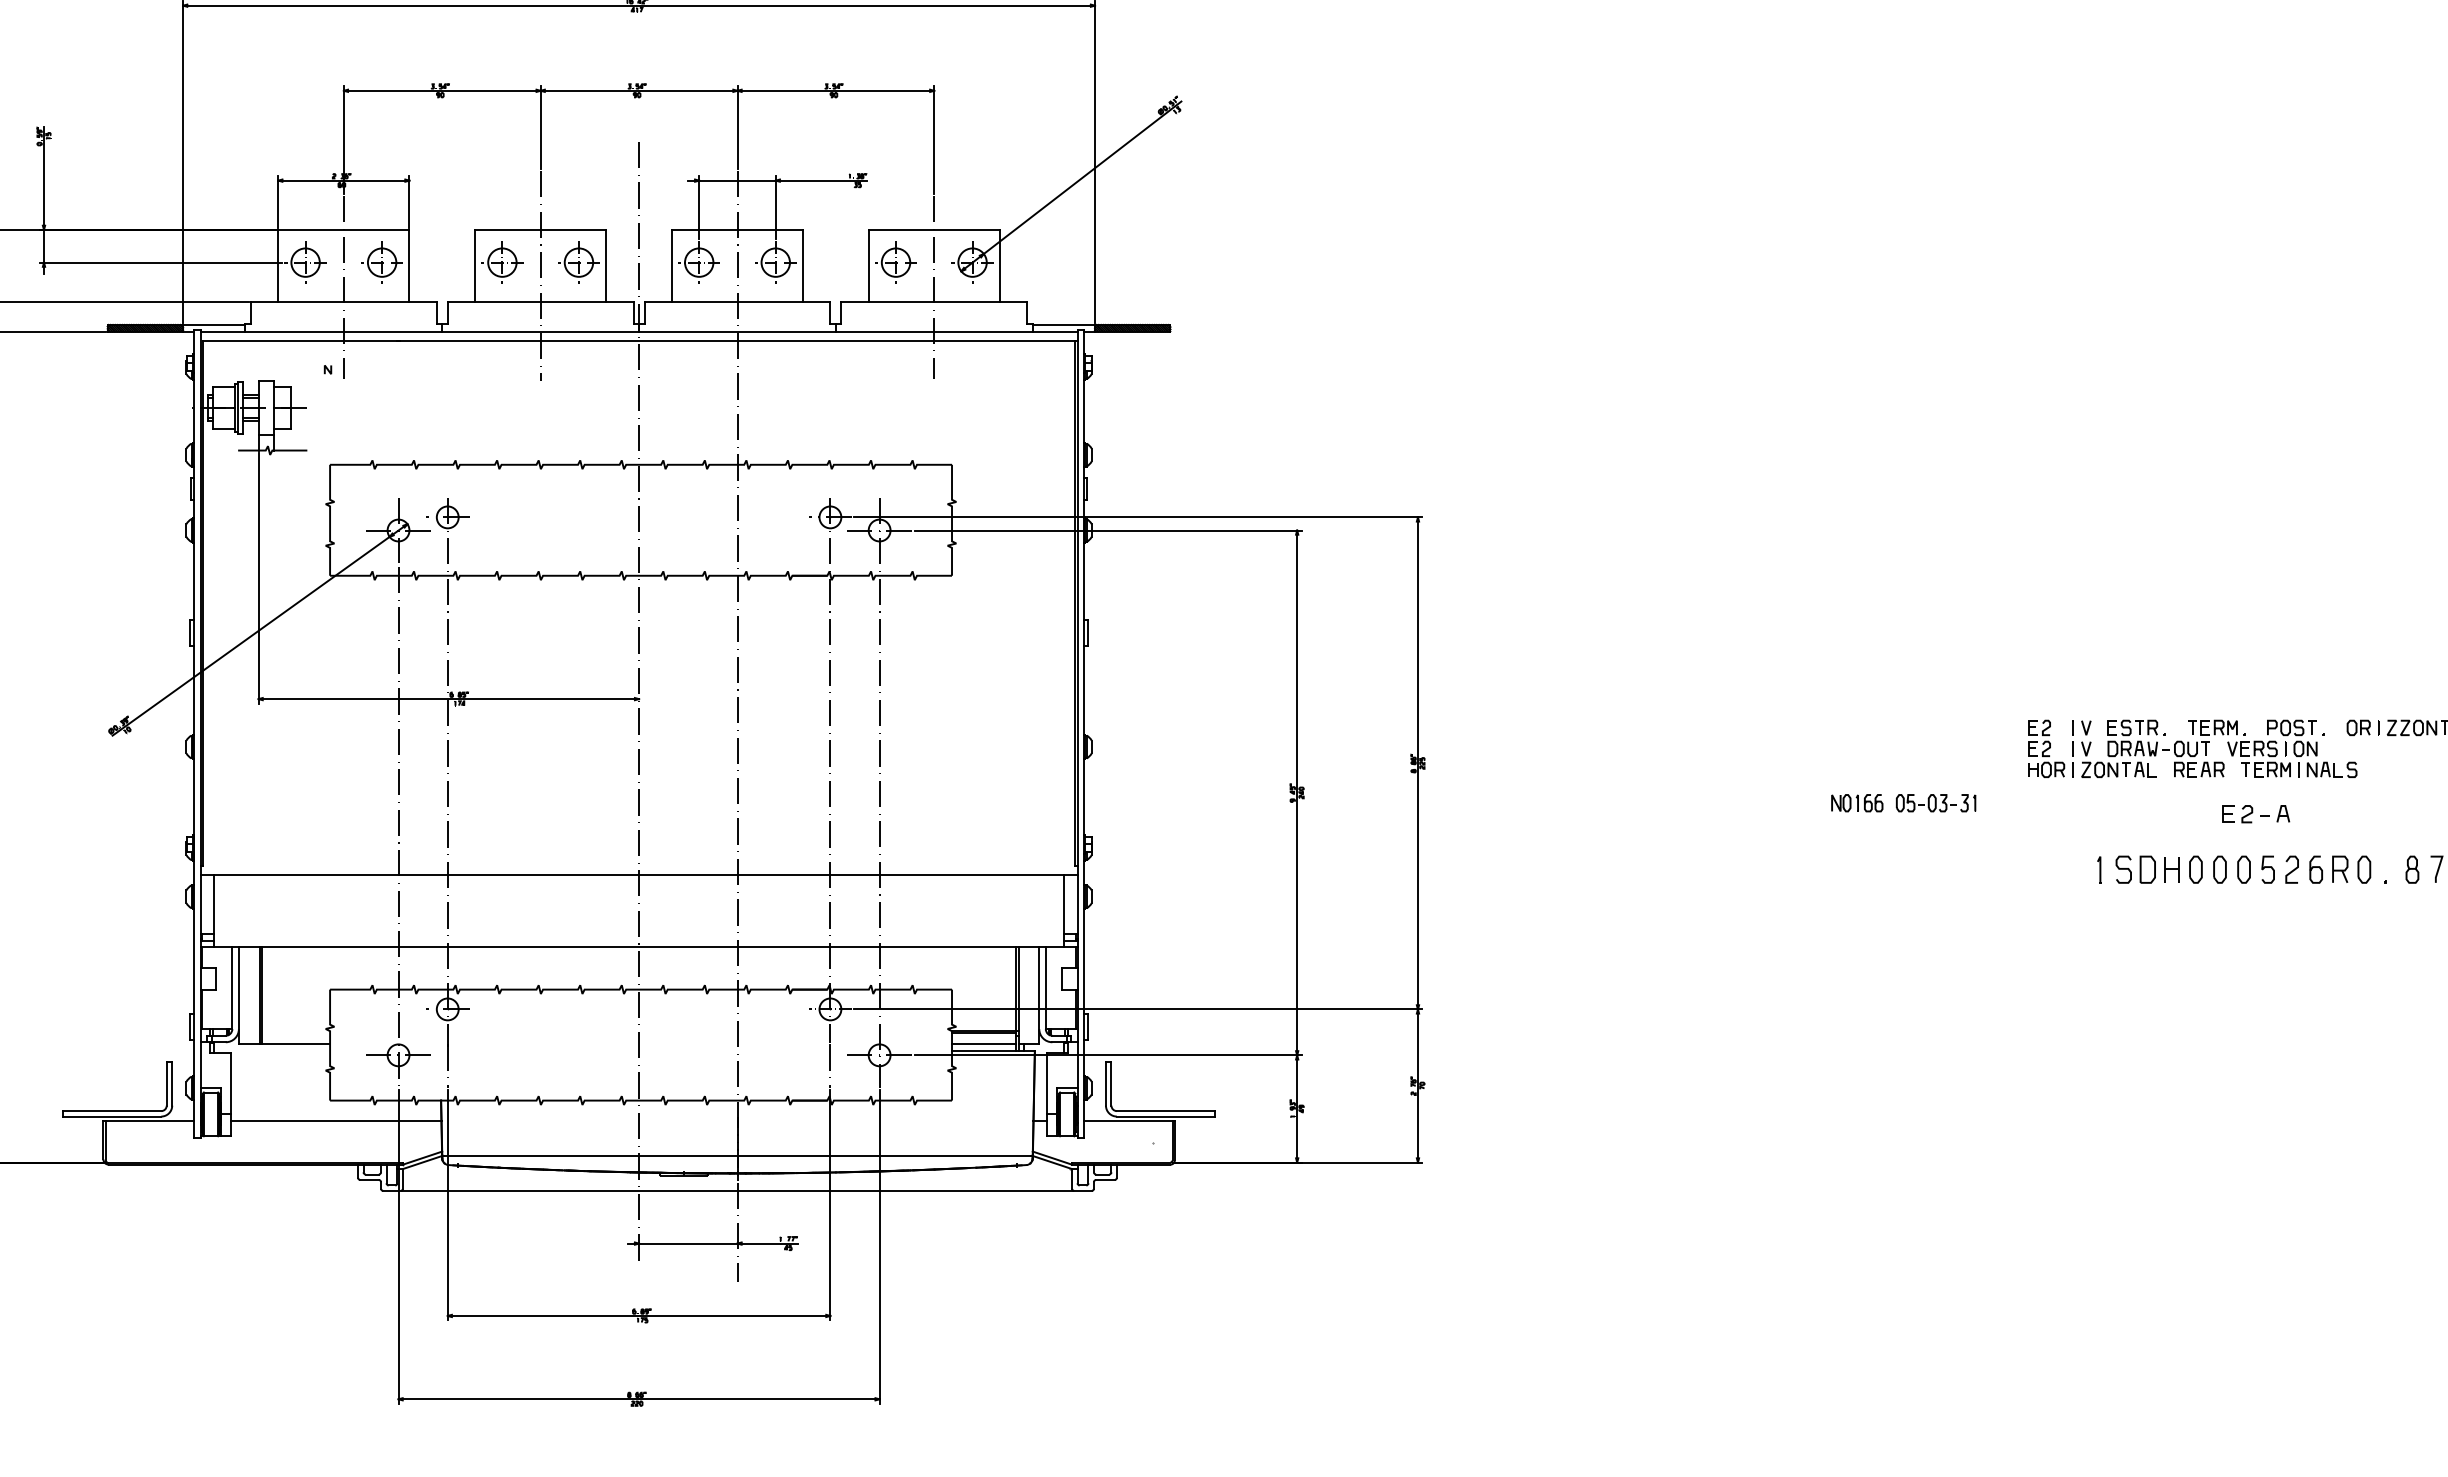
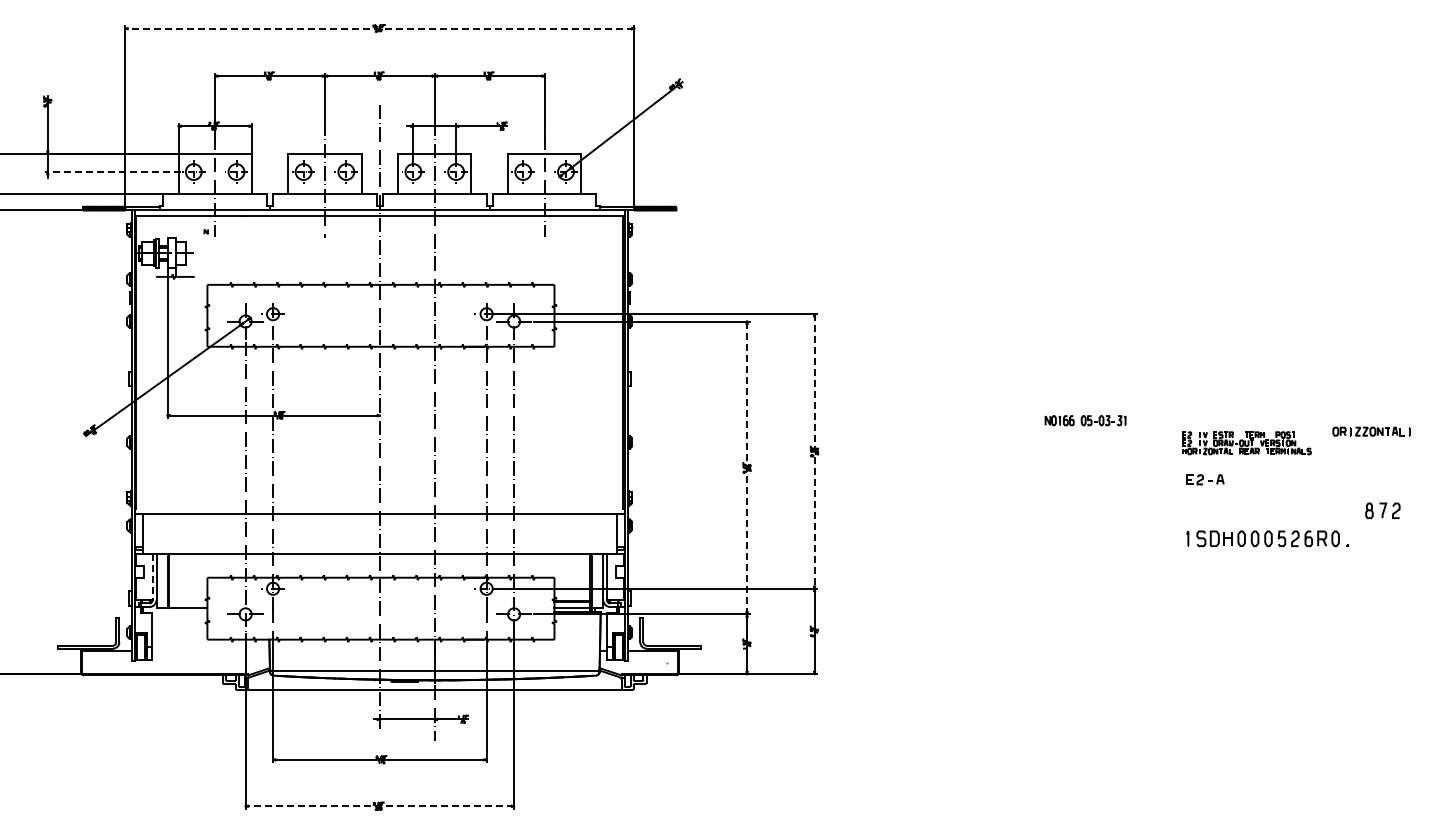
line: (638, 5) -> (379, 28), solid -> dashed
line: (161, 263) -> (113, 172), solid -> dashed
part: (2192, 747) -> (1246, 442), size x0.7
line: (1417, 763) -> (814, 451), solid -> dashed
line: (1297, 793) -> (747, 468), solid -> dashed
part: (1903, 802) -> (1085, 420), moved
part: (2256, 813) -> (1205, 479), moved
part: (2242, 869) -> (1267, 538), moved
line: (231, 987) -> (152, 576), solid -> dashed
line: (335, 1121) -> (210, 651), removed
line: (638, 1399) -> (379, 806), solid -> dashed

